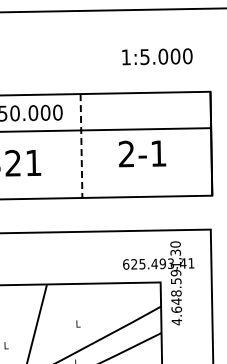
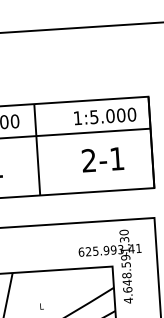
text: (157, 56) -> (105, 116), moved
line: (81, 146) -> (37, 150), dashed -> solid
text: (142, 153) -> (102, 159), moved
text: (154, 263) -> (106, 250), 625.493,41 -> 625.993,41

